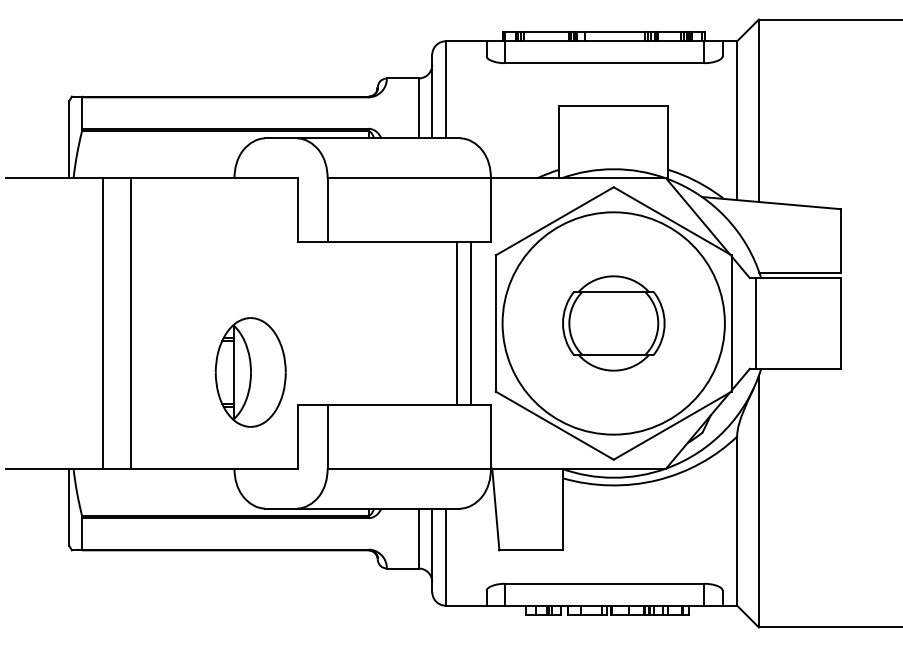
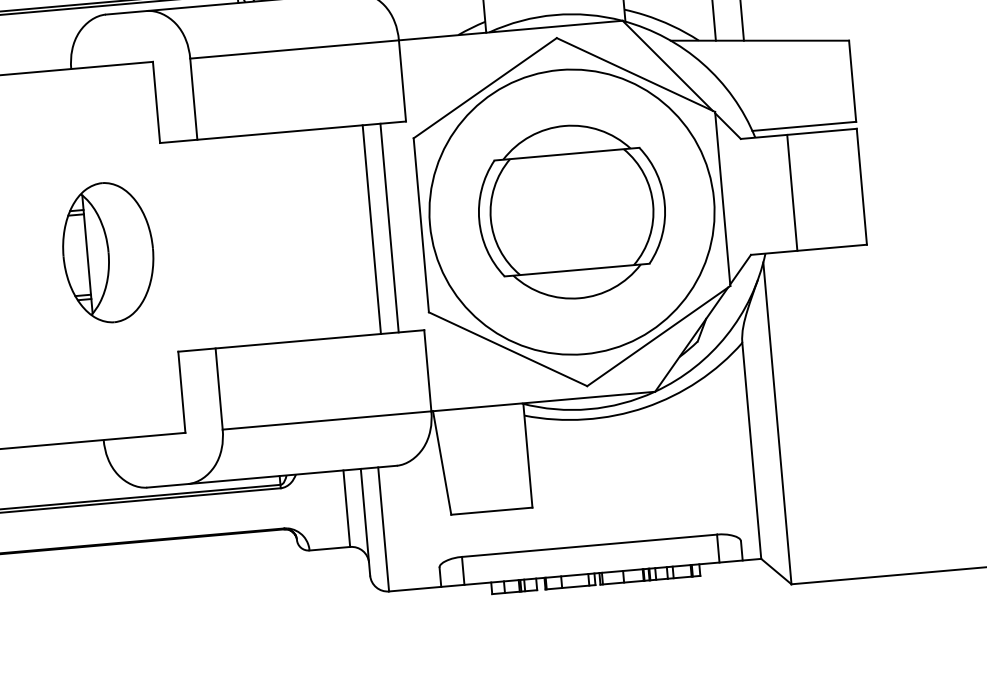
part: (613, 323) -> (571, 212), size x1.43
line: (756, 323) -> (792, 192), moved
part: (250, 372) -> (107, 252), moved

